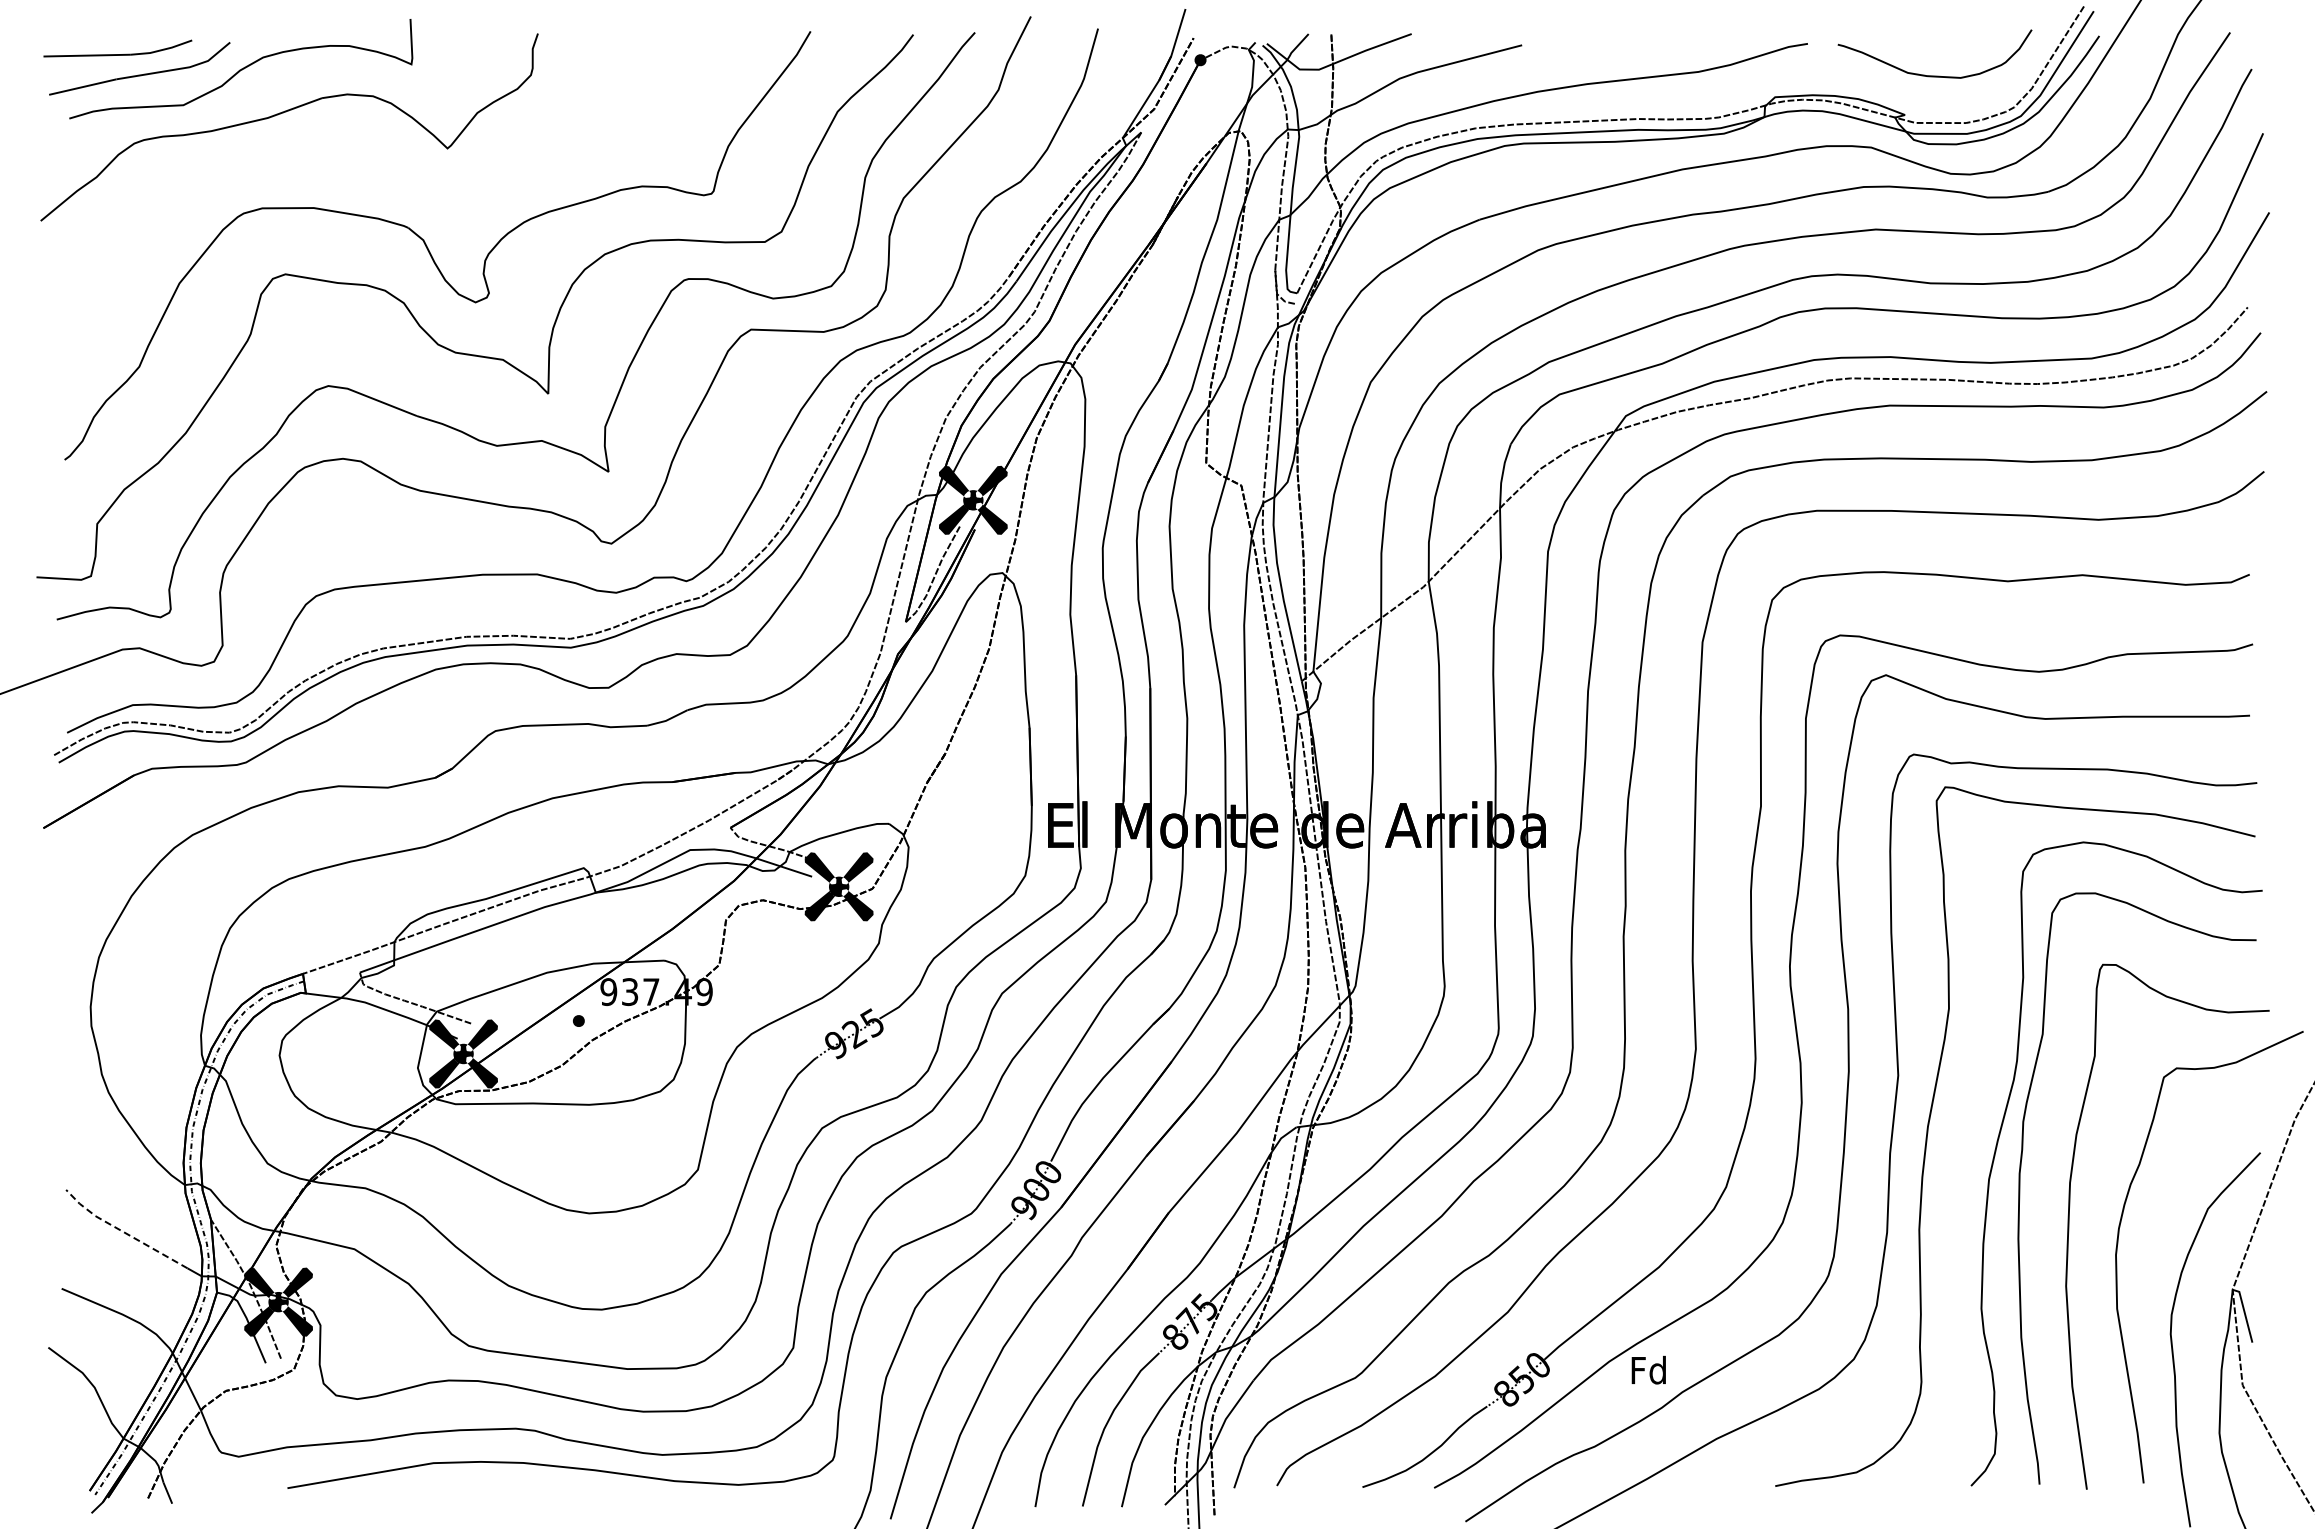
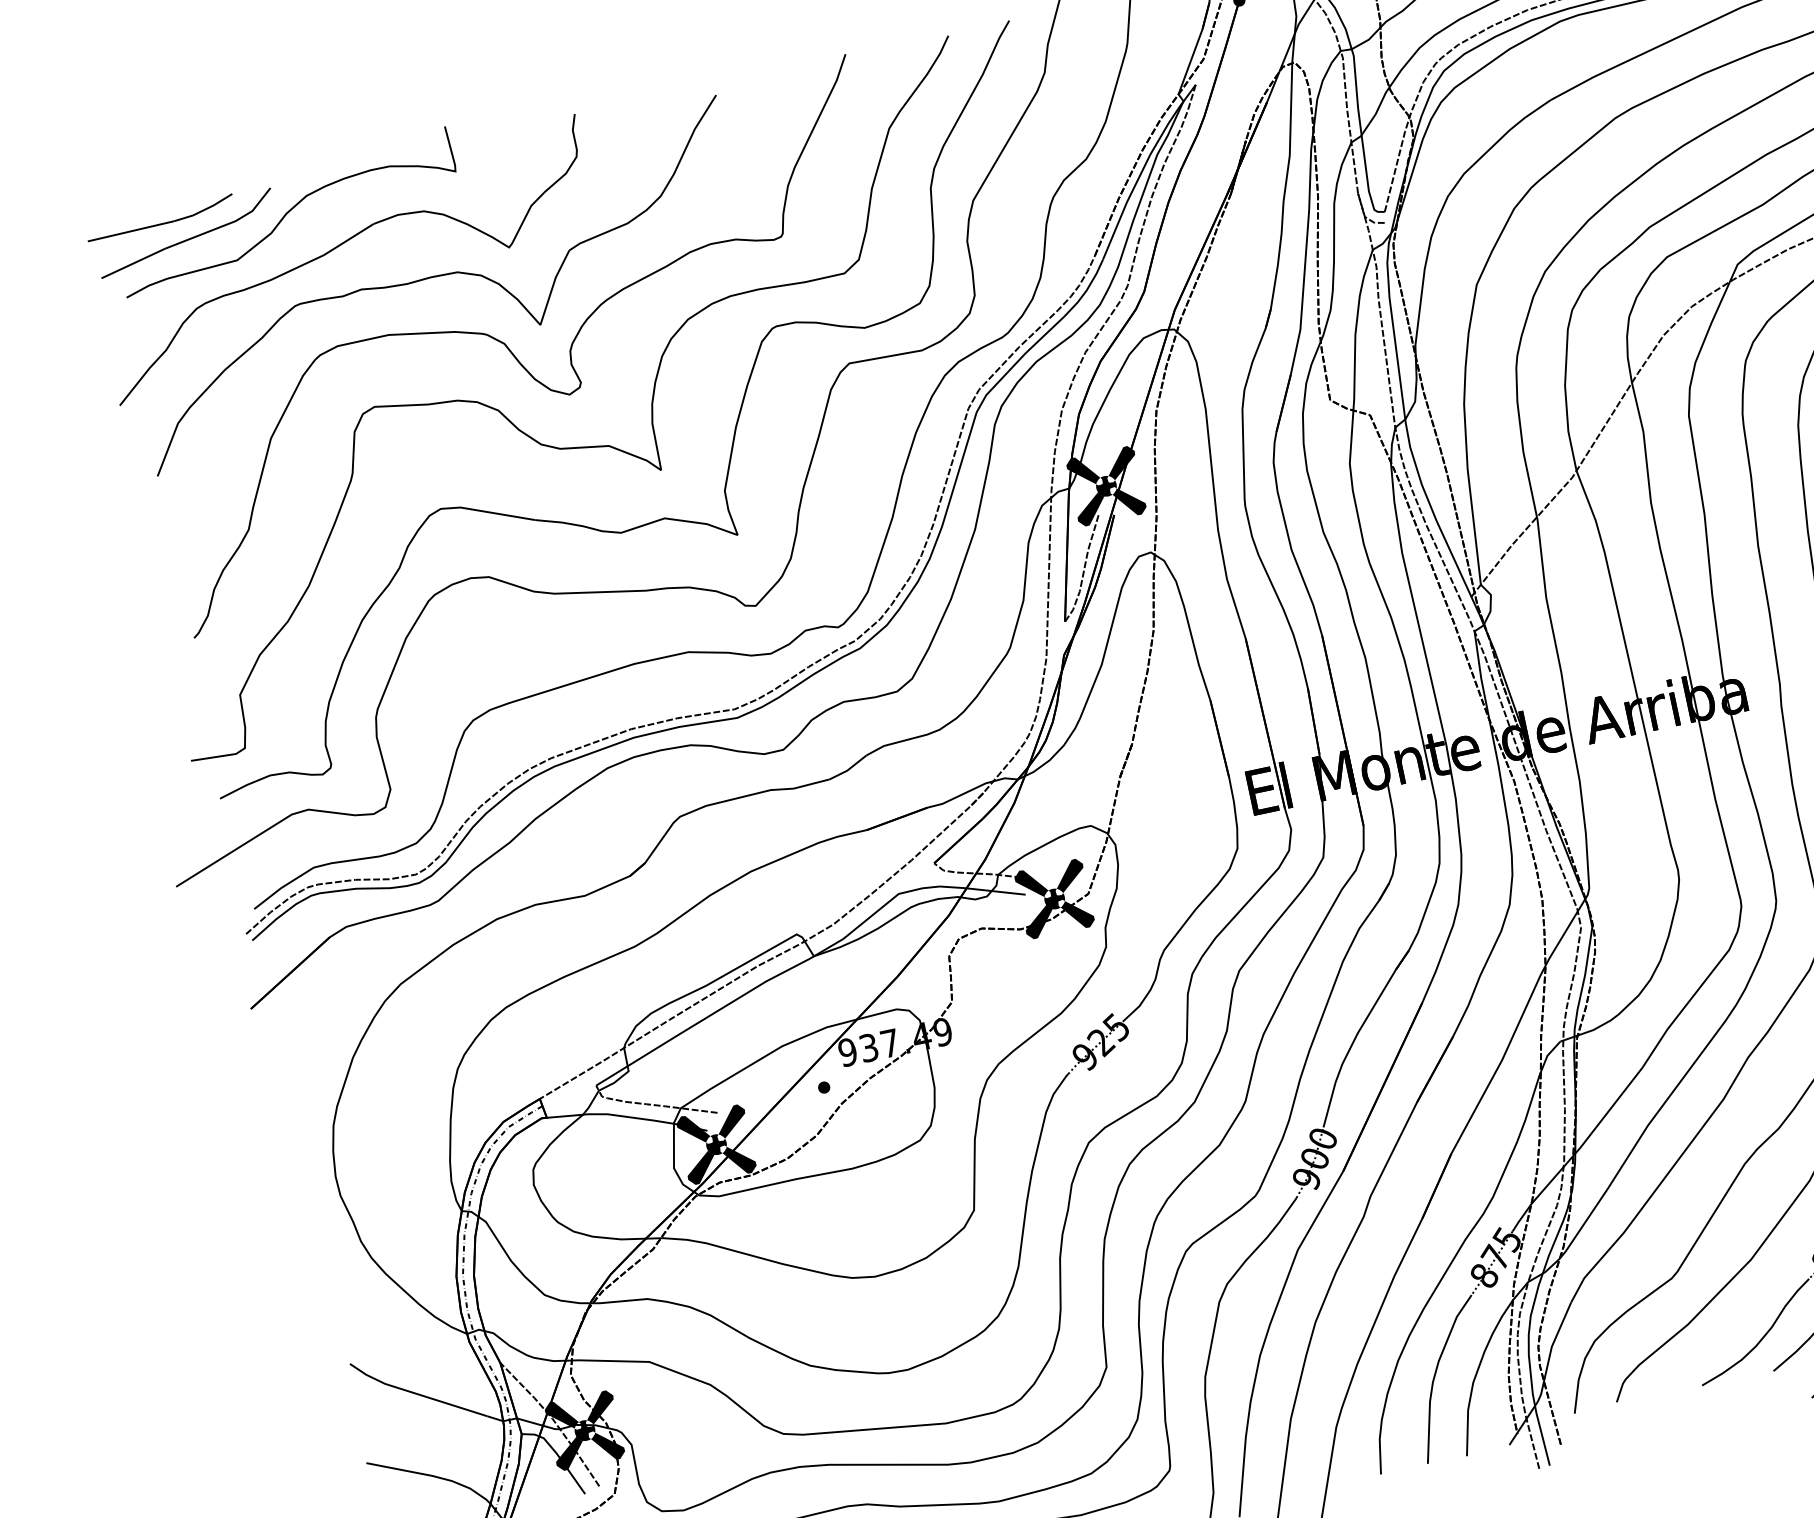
part: (370, 162) -> (435, 277), added
line: (122, 1231) -> (414, 1393), dashed -> solid

